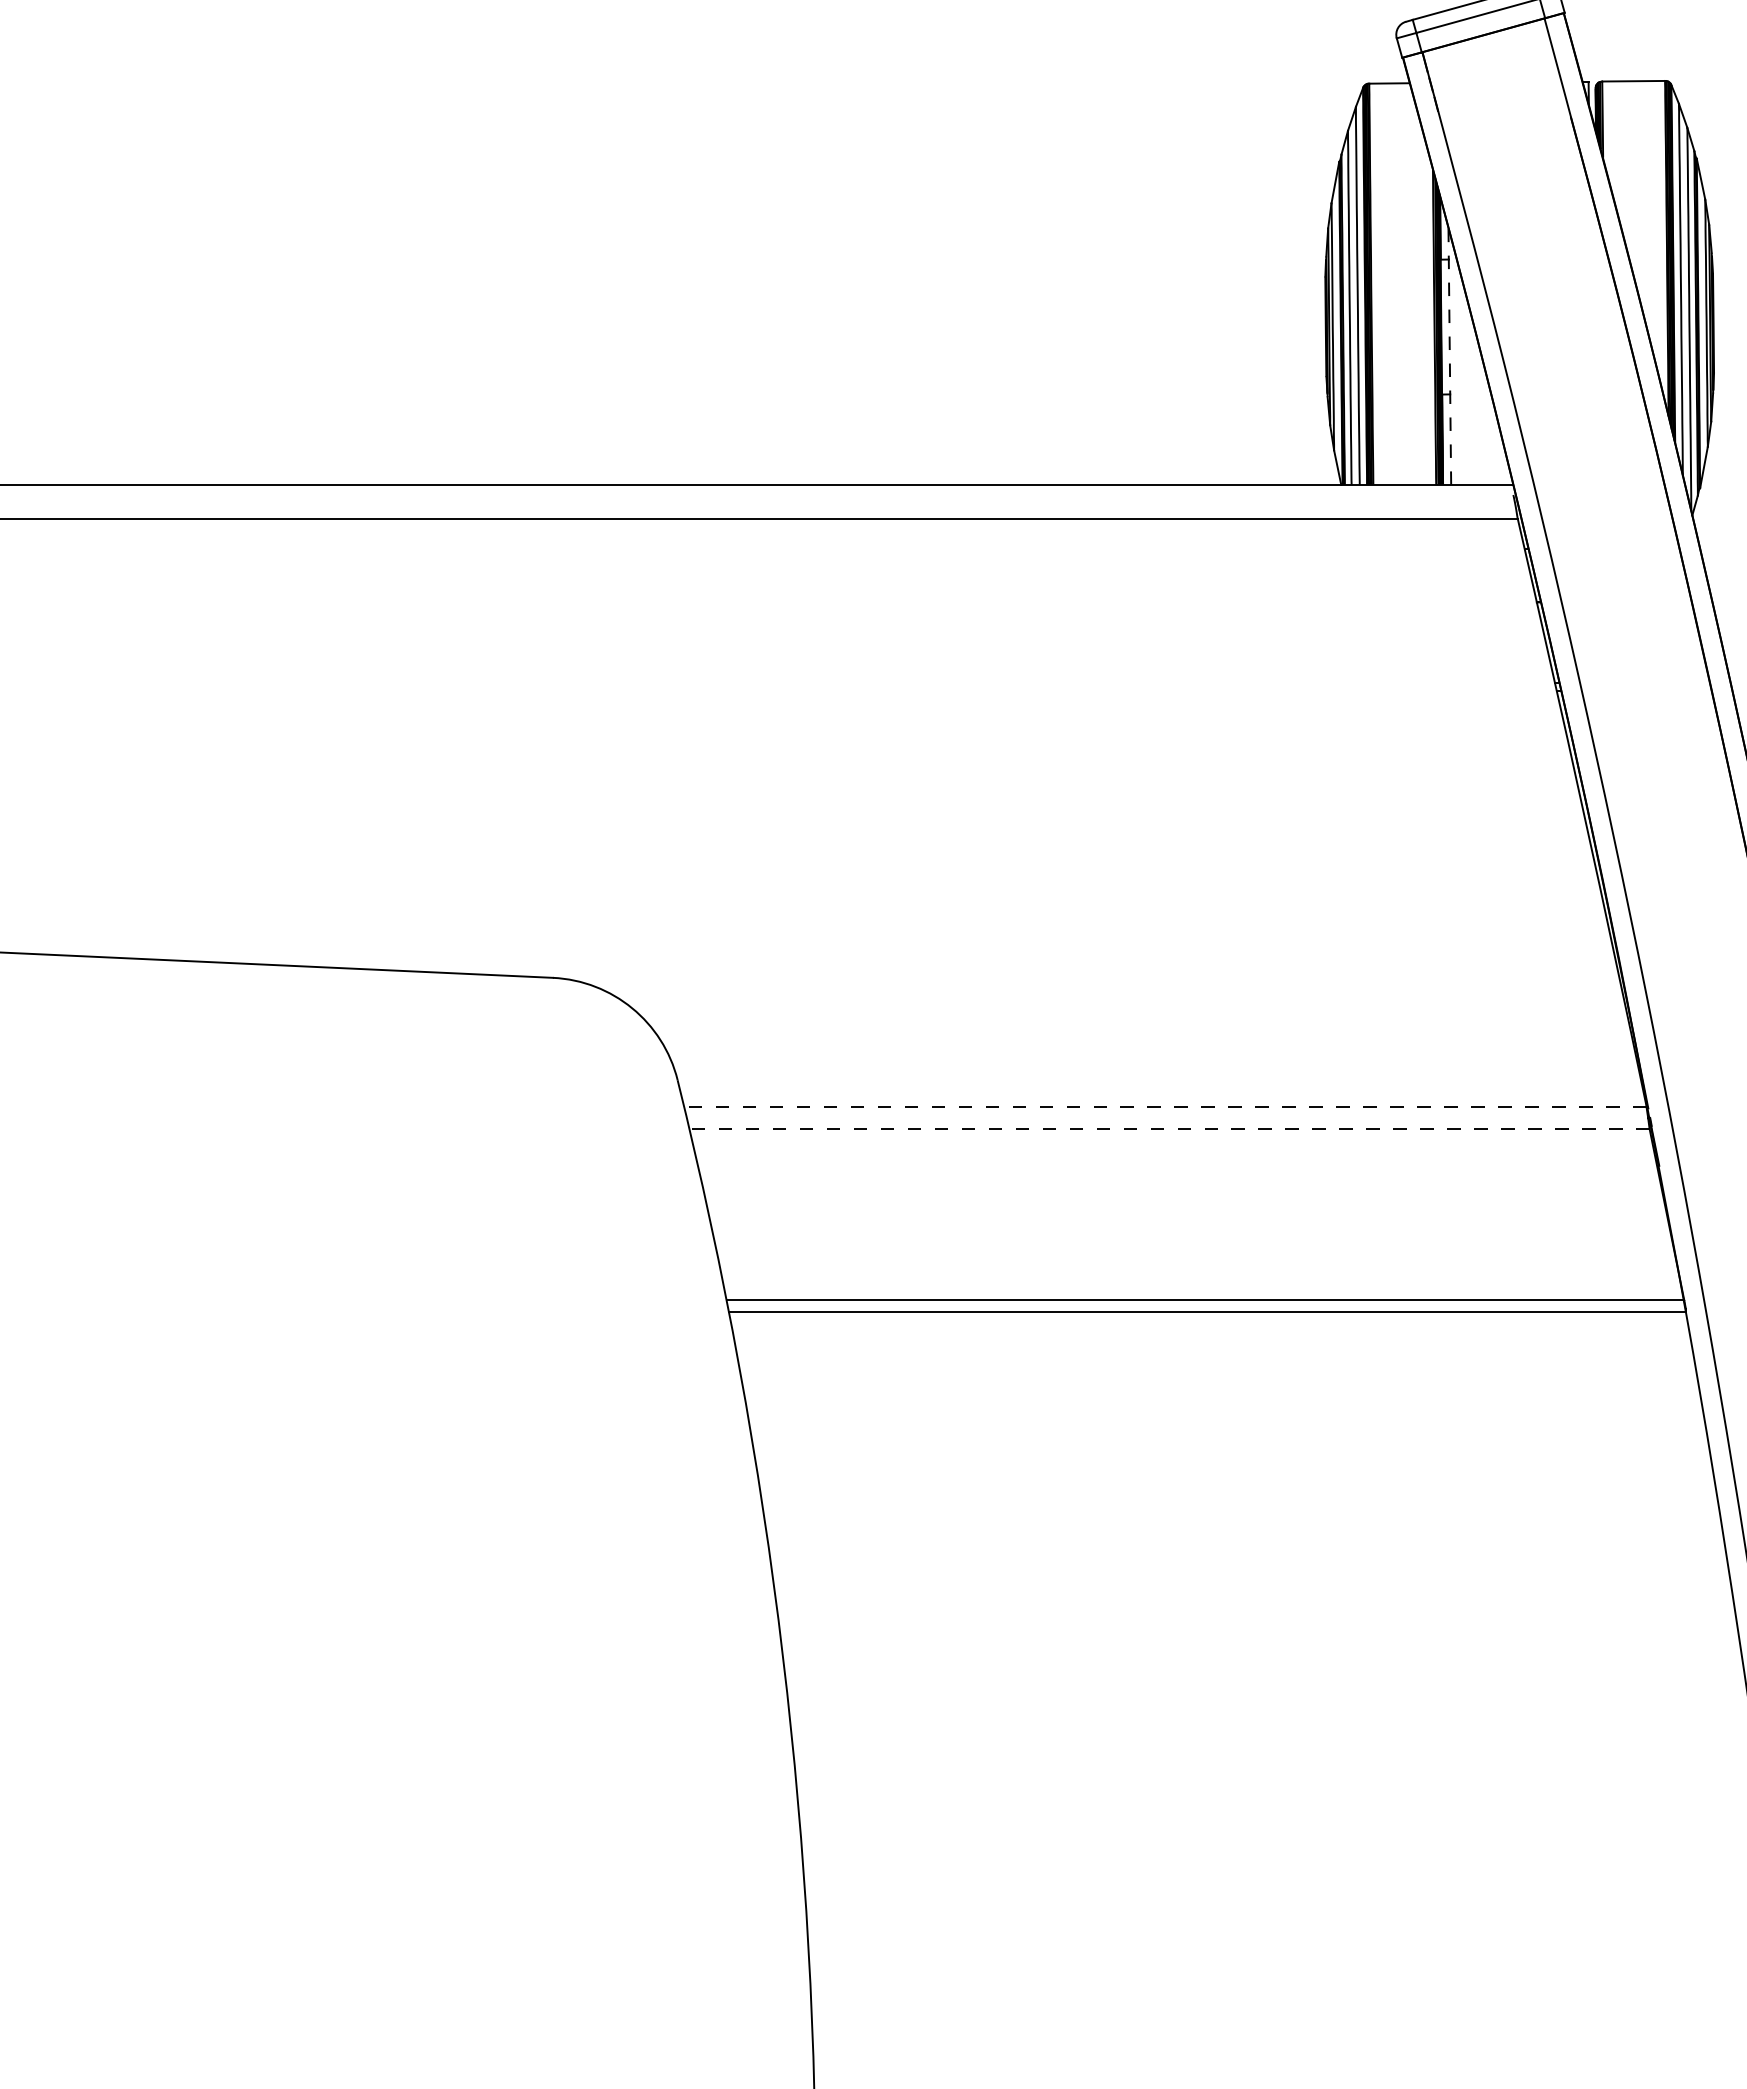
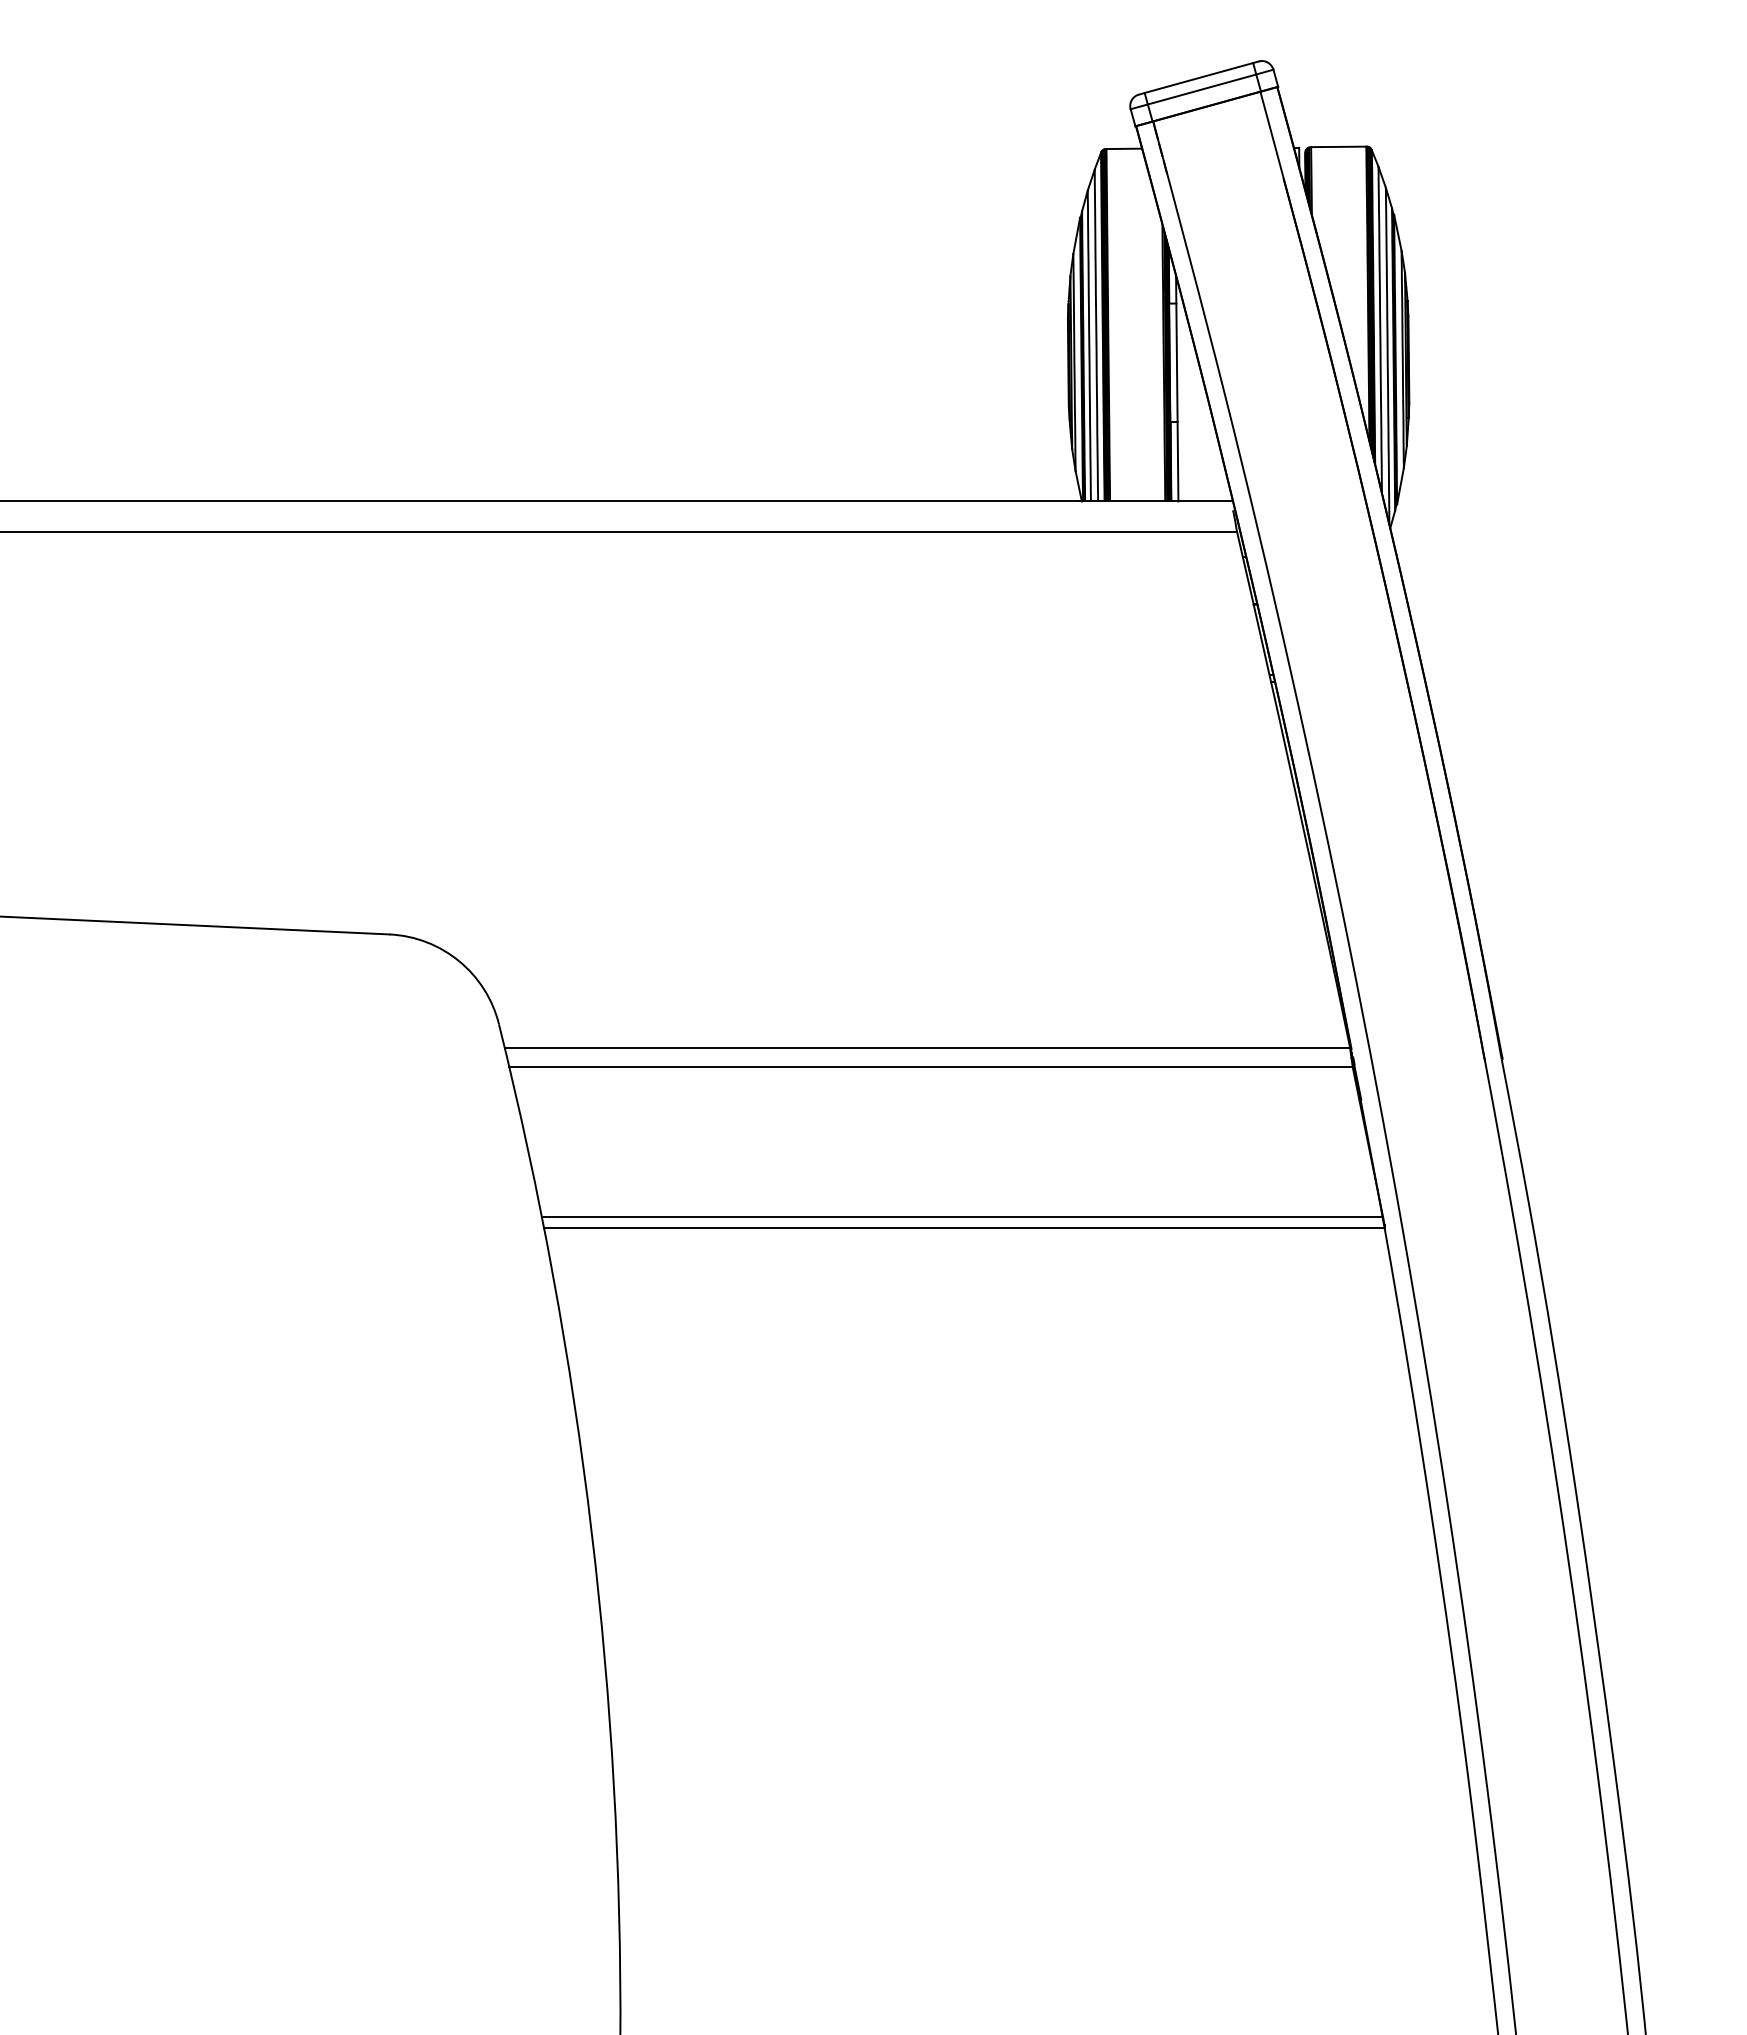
line: (1450, 356) -> (1177, 388), dashed -> solid
line: (1165, 1106) -> (927, 1047), dashed -> solid
line: (1170, 1129) -> (931, 1067), dashed -> solid

